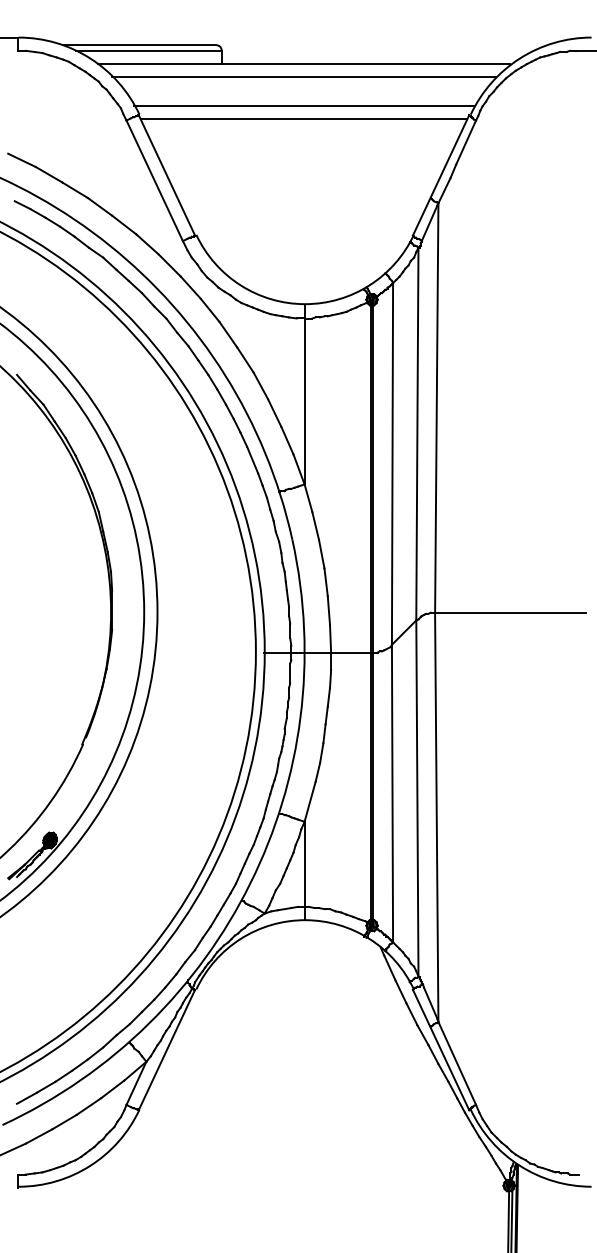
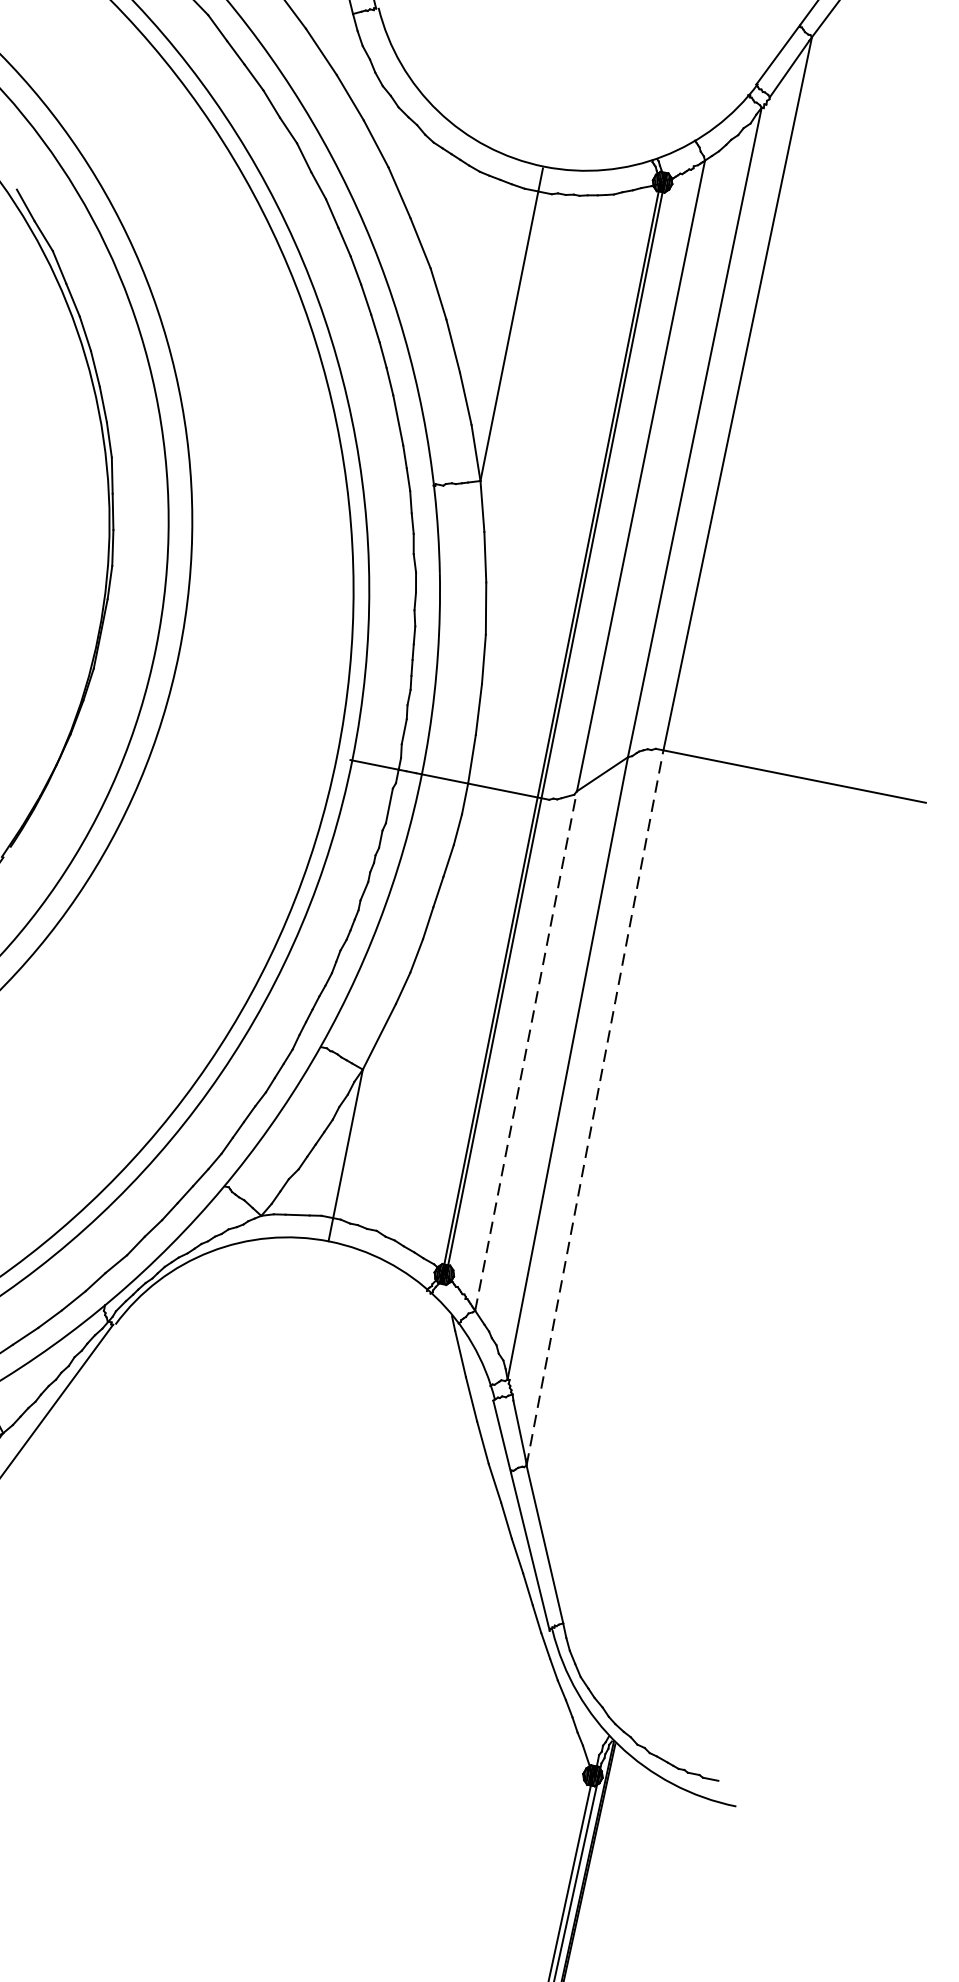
line: (392, 793) -> (526, 1050), solid -> dashed
line: (436, 817) -> (594, 1108), solid -> dashed

